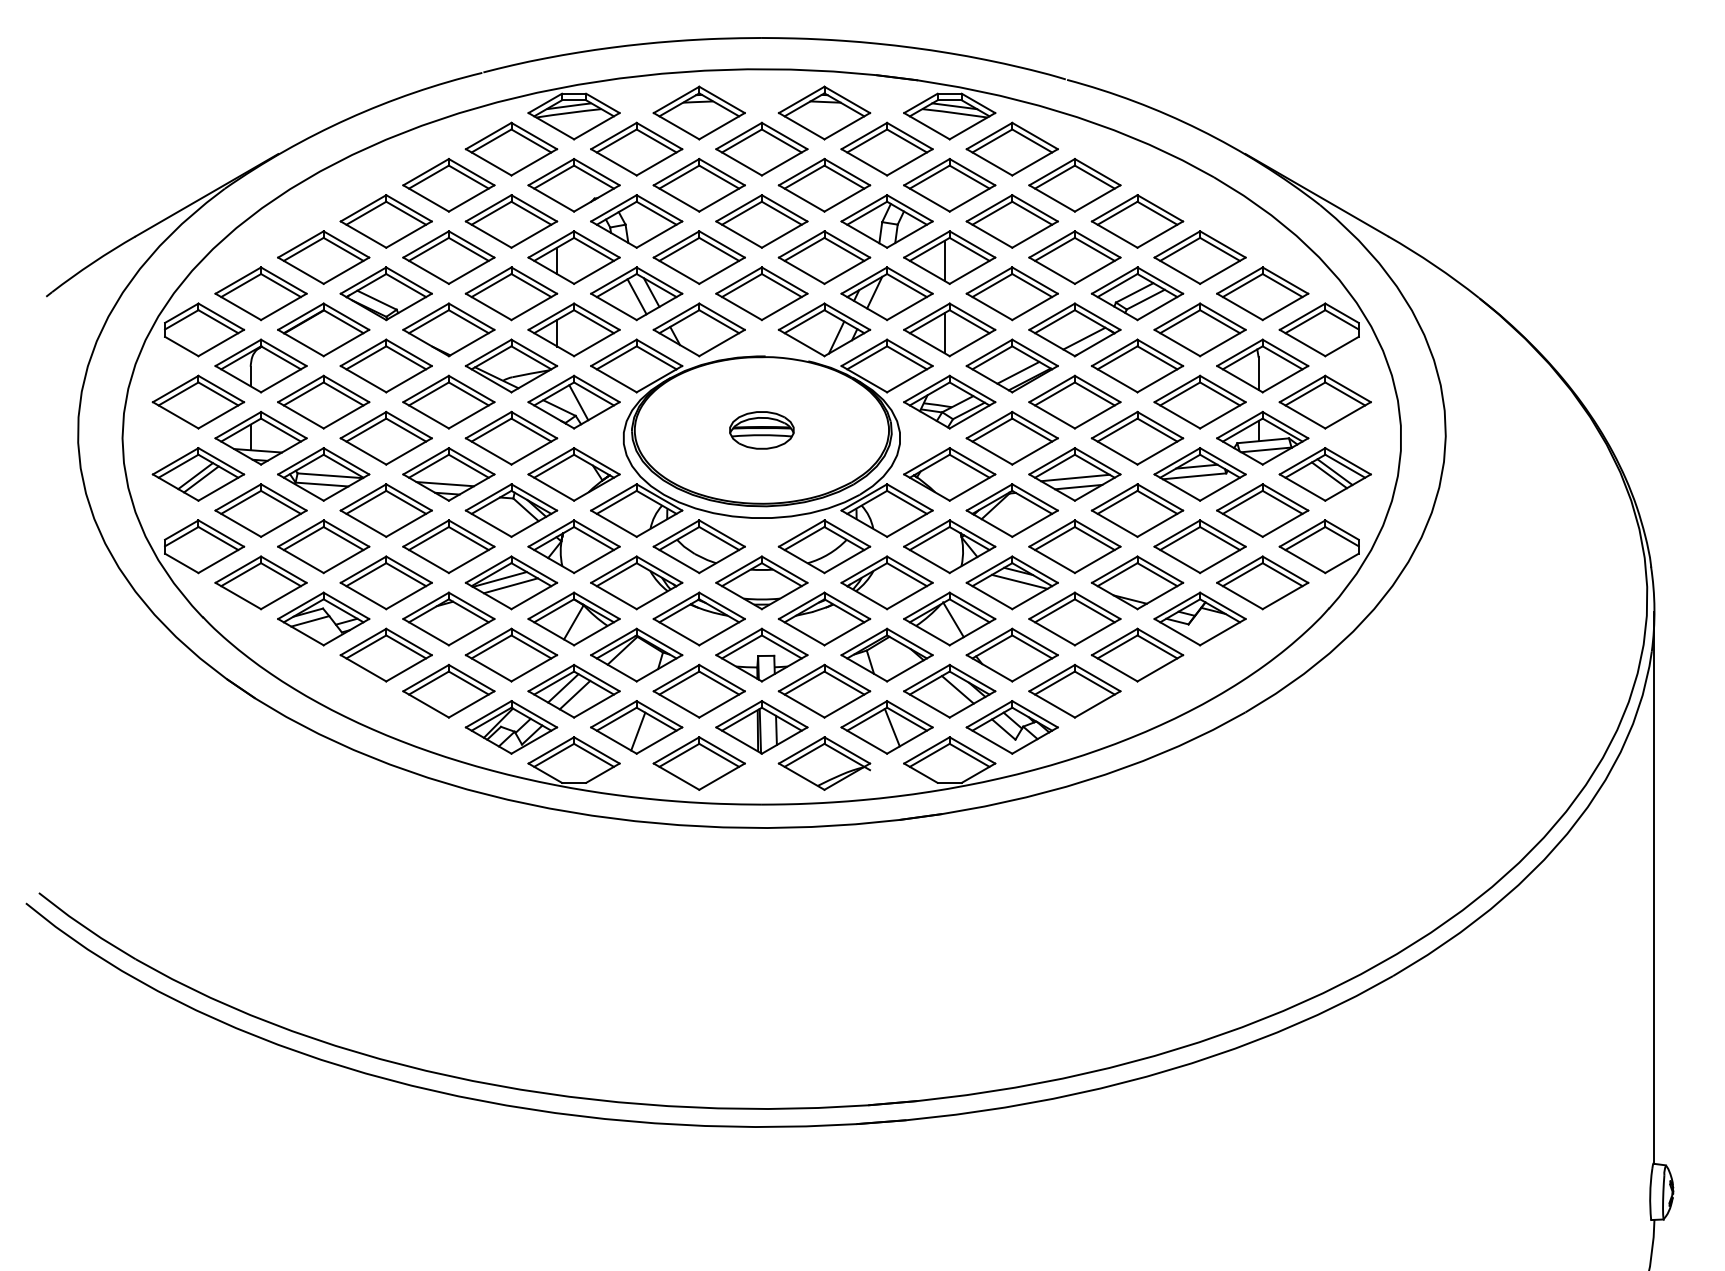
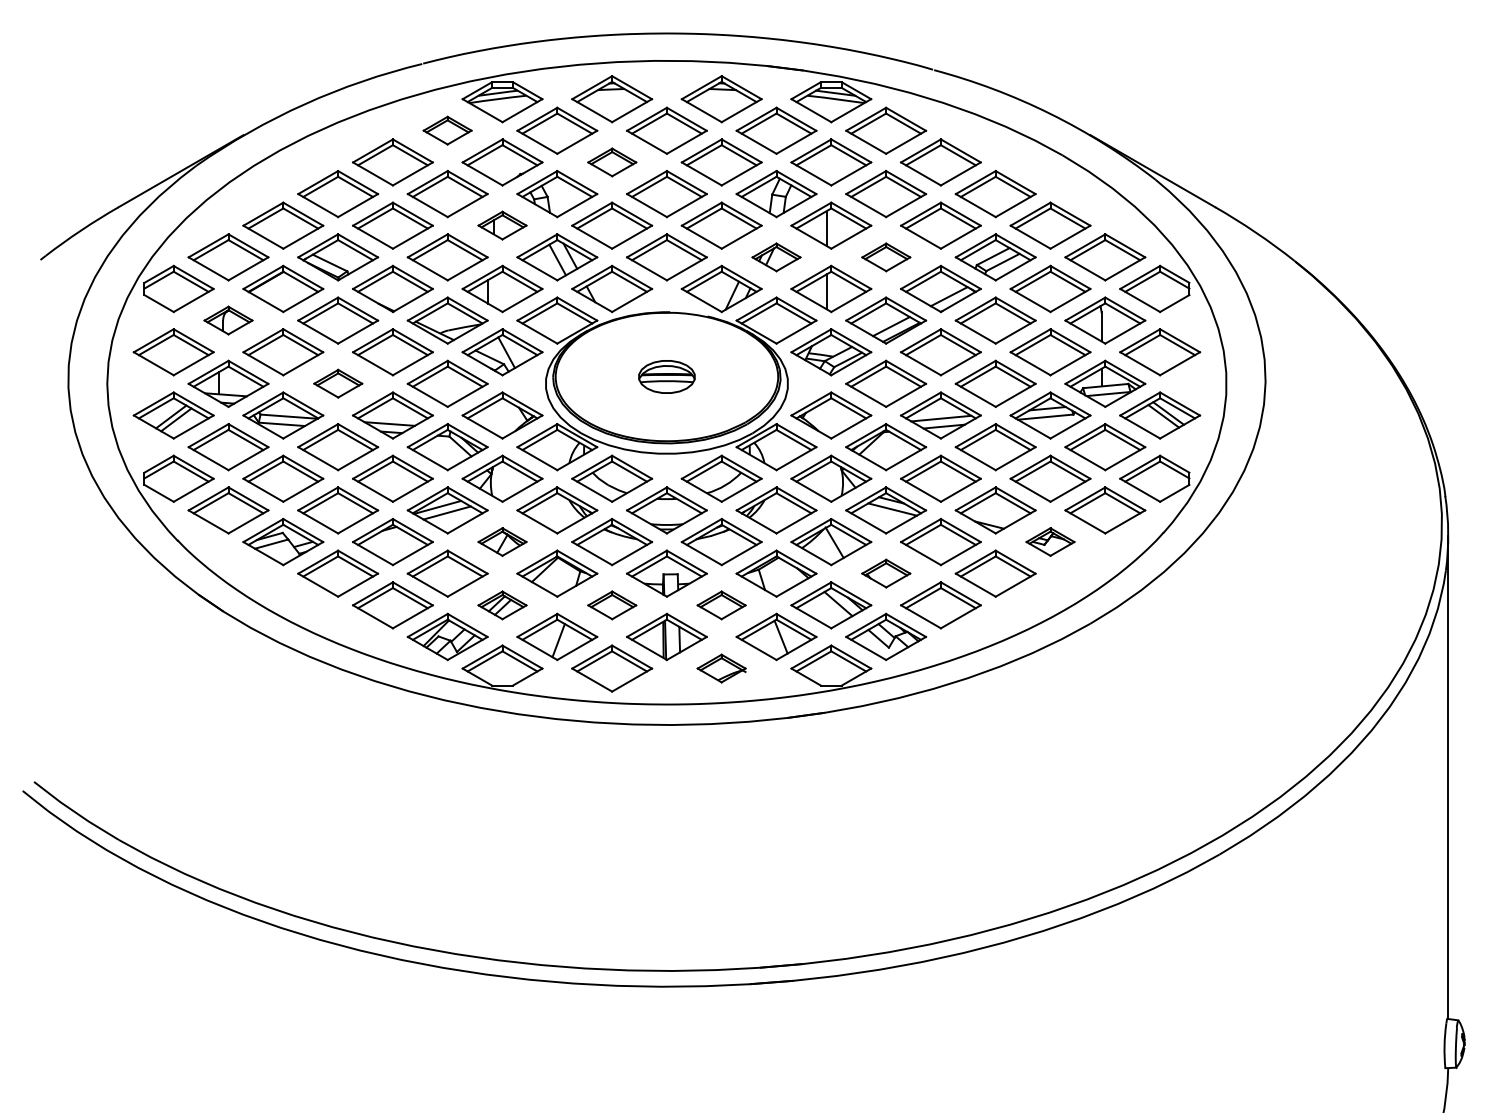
part: (511, 148) -> (447, 130), size x0.6
part: (699, 185) -> (612, 162), size x0.6
part: (574, 257) -> (502, 225), size x0.6
part: (887, 293) -> (776, 257), size x0.6
part: (1012, 293) -> (886, 257), size x0.6
part: (261, 365) -> (228, 320), size x0.6
part: (386, 437) -> (338, 383), size x0.6
part: (574, 618) -> (502, 541), size x0.6
part: (1200, 618) -> (1050, 541), size x0.6
part: (1012, 654) -> (886, 573), size x0.6
part: (574, 691) -> (502, 605), size x0.6
part: (699, 691) -> (612, 605), size x0.6
part: (824, 691) -> (721, 605), size x0.6
part: (824, 763) -> (721, 668), size x0.6

